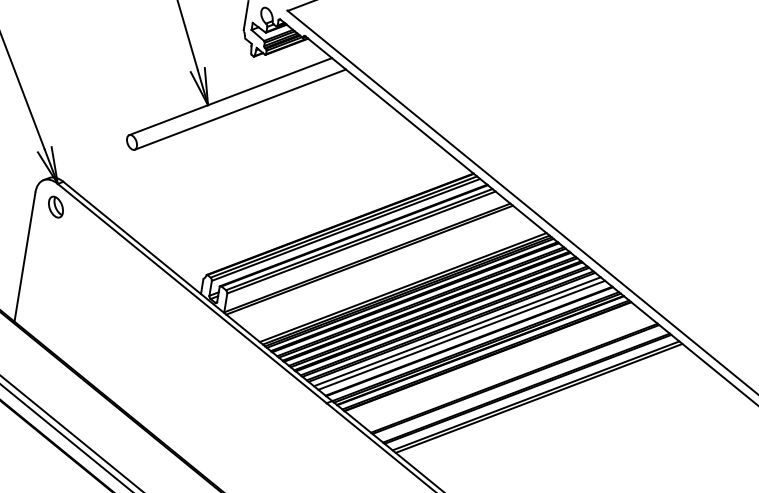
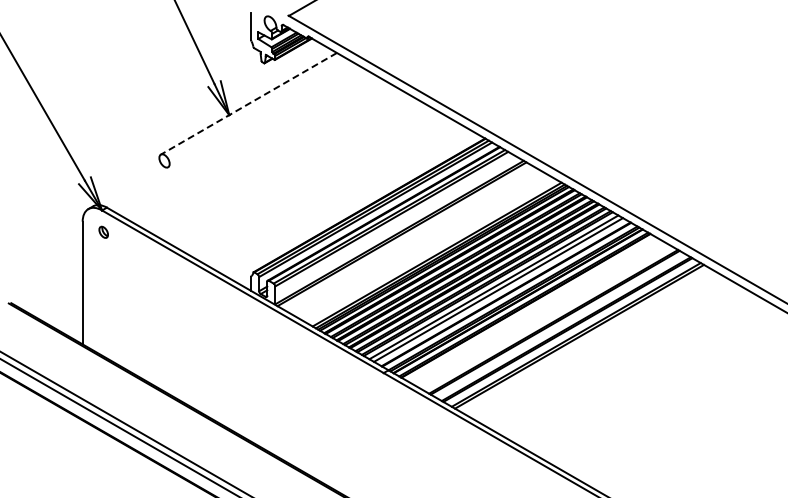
line: (230, 96) -> (248, 103), solid -> dashed
line: (239, 109) -> (259, 114), removed
part: (55, 207) -> (103, 232), size x0.6

